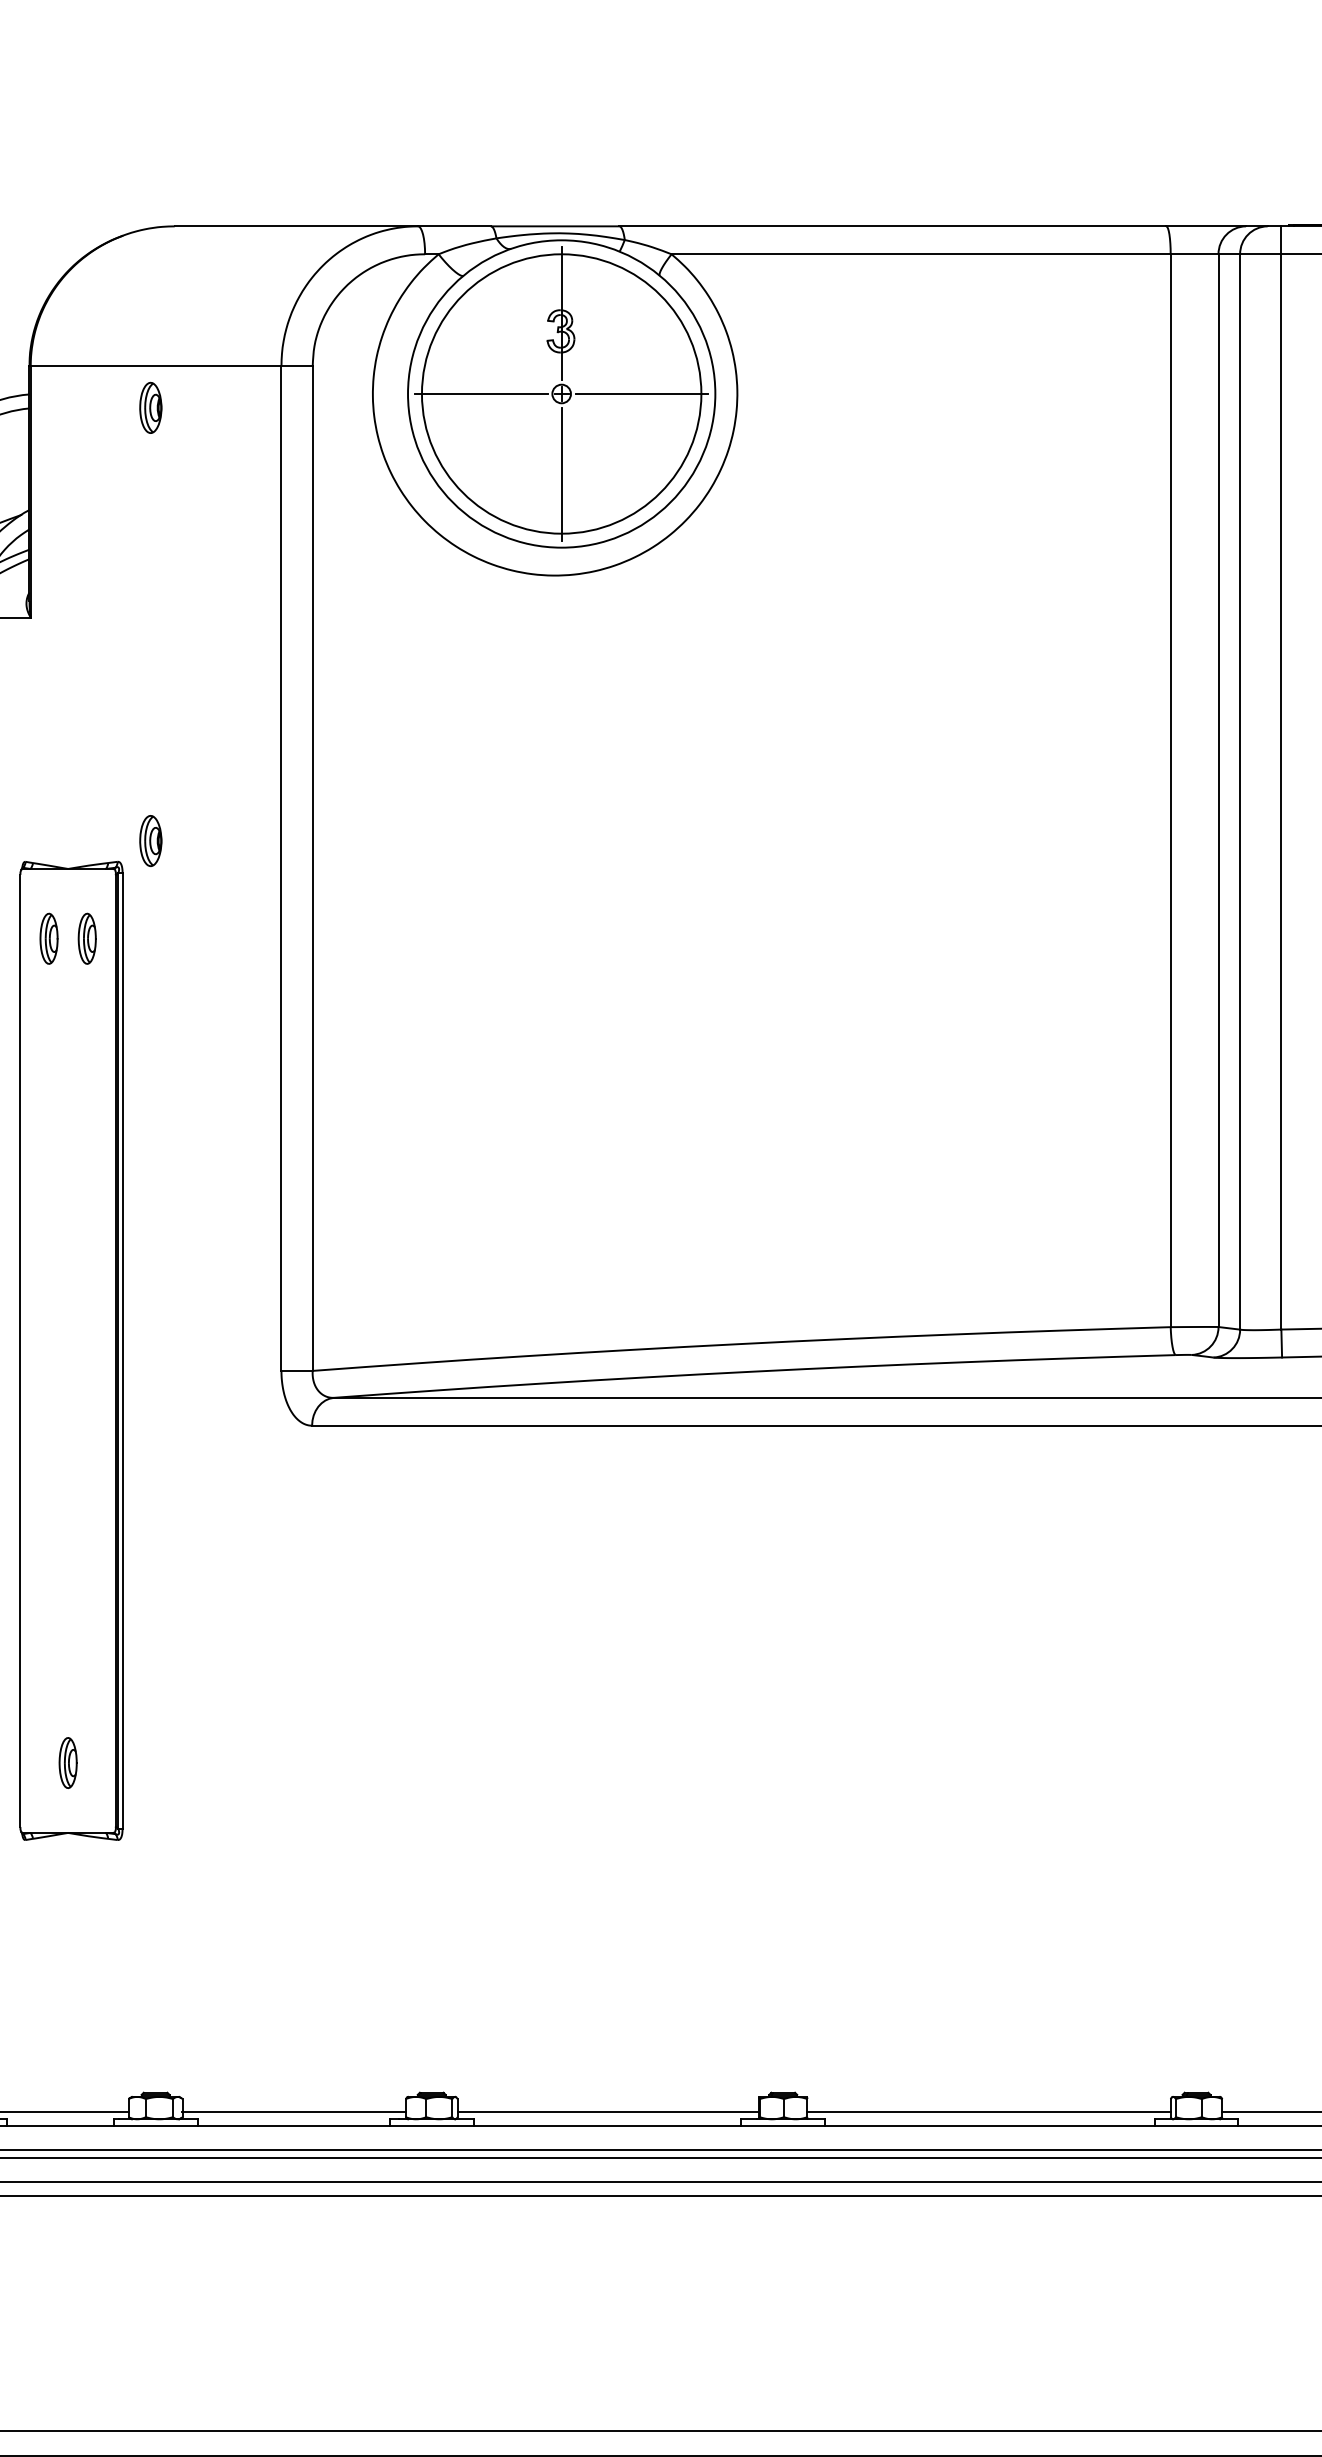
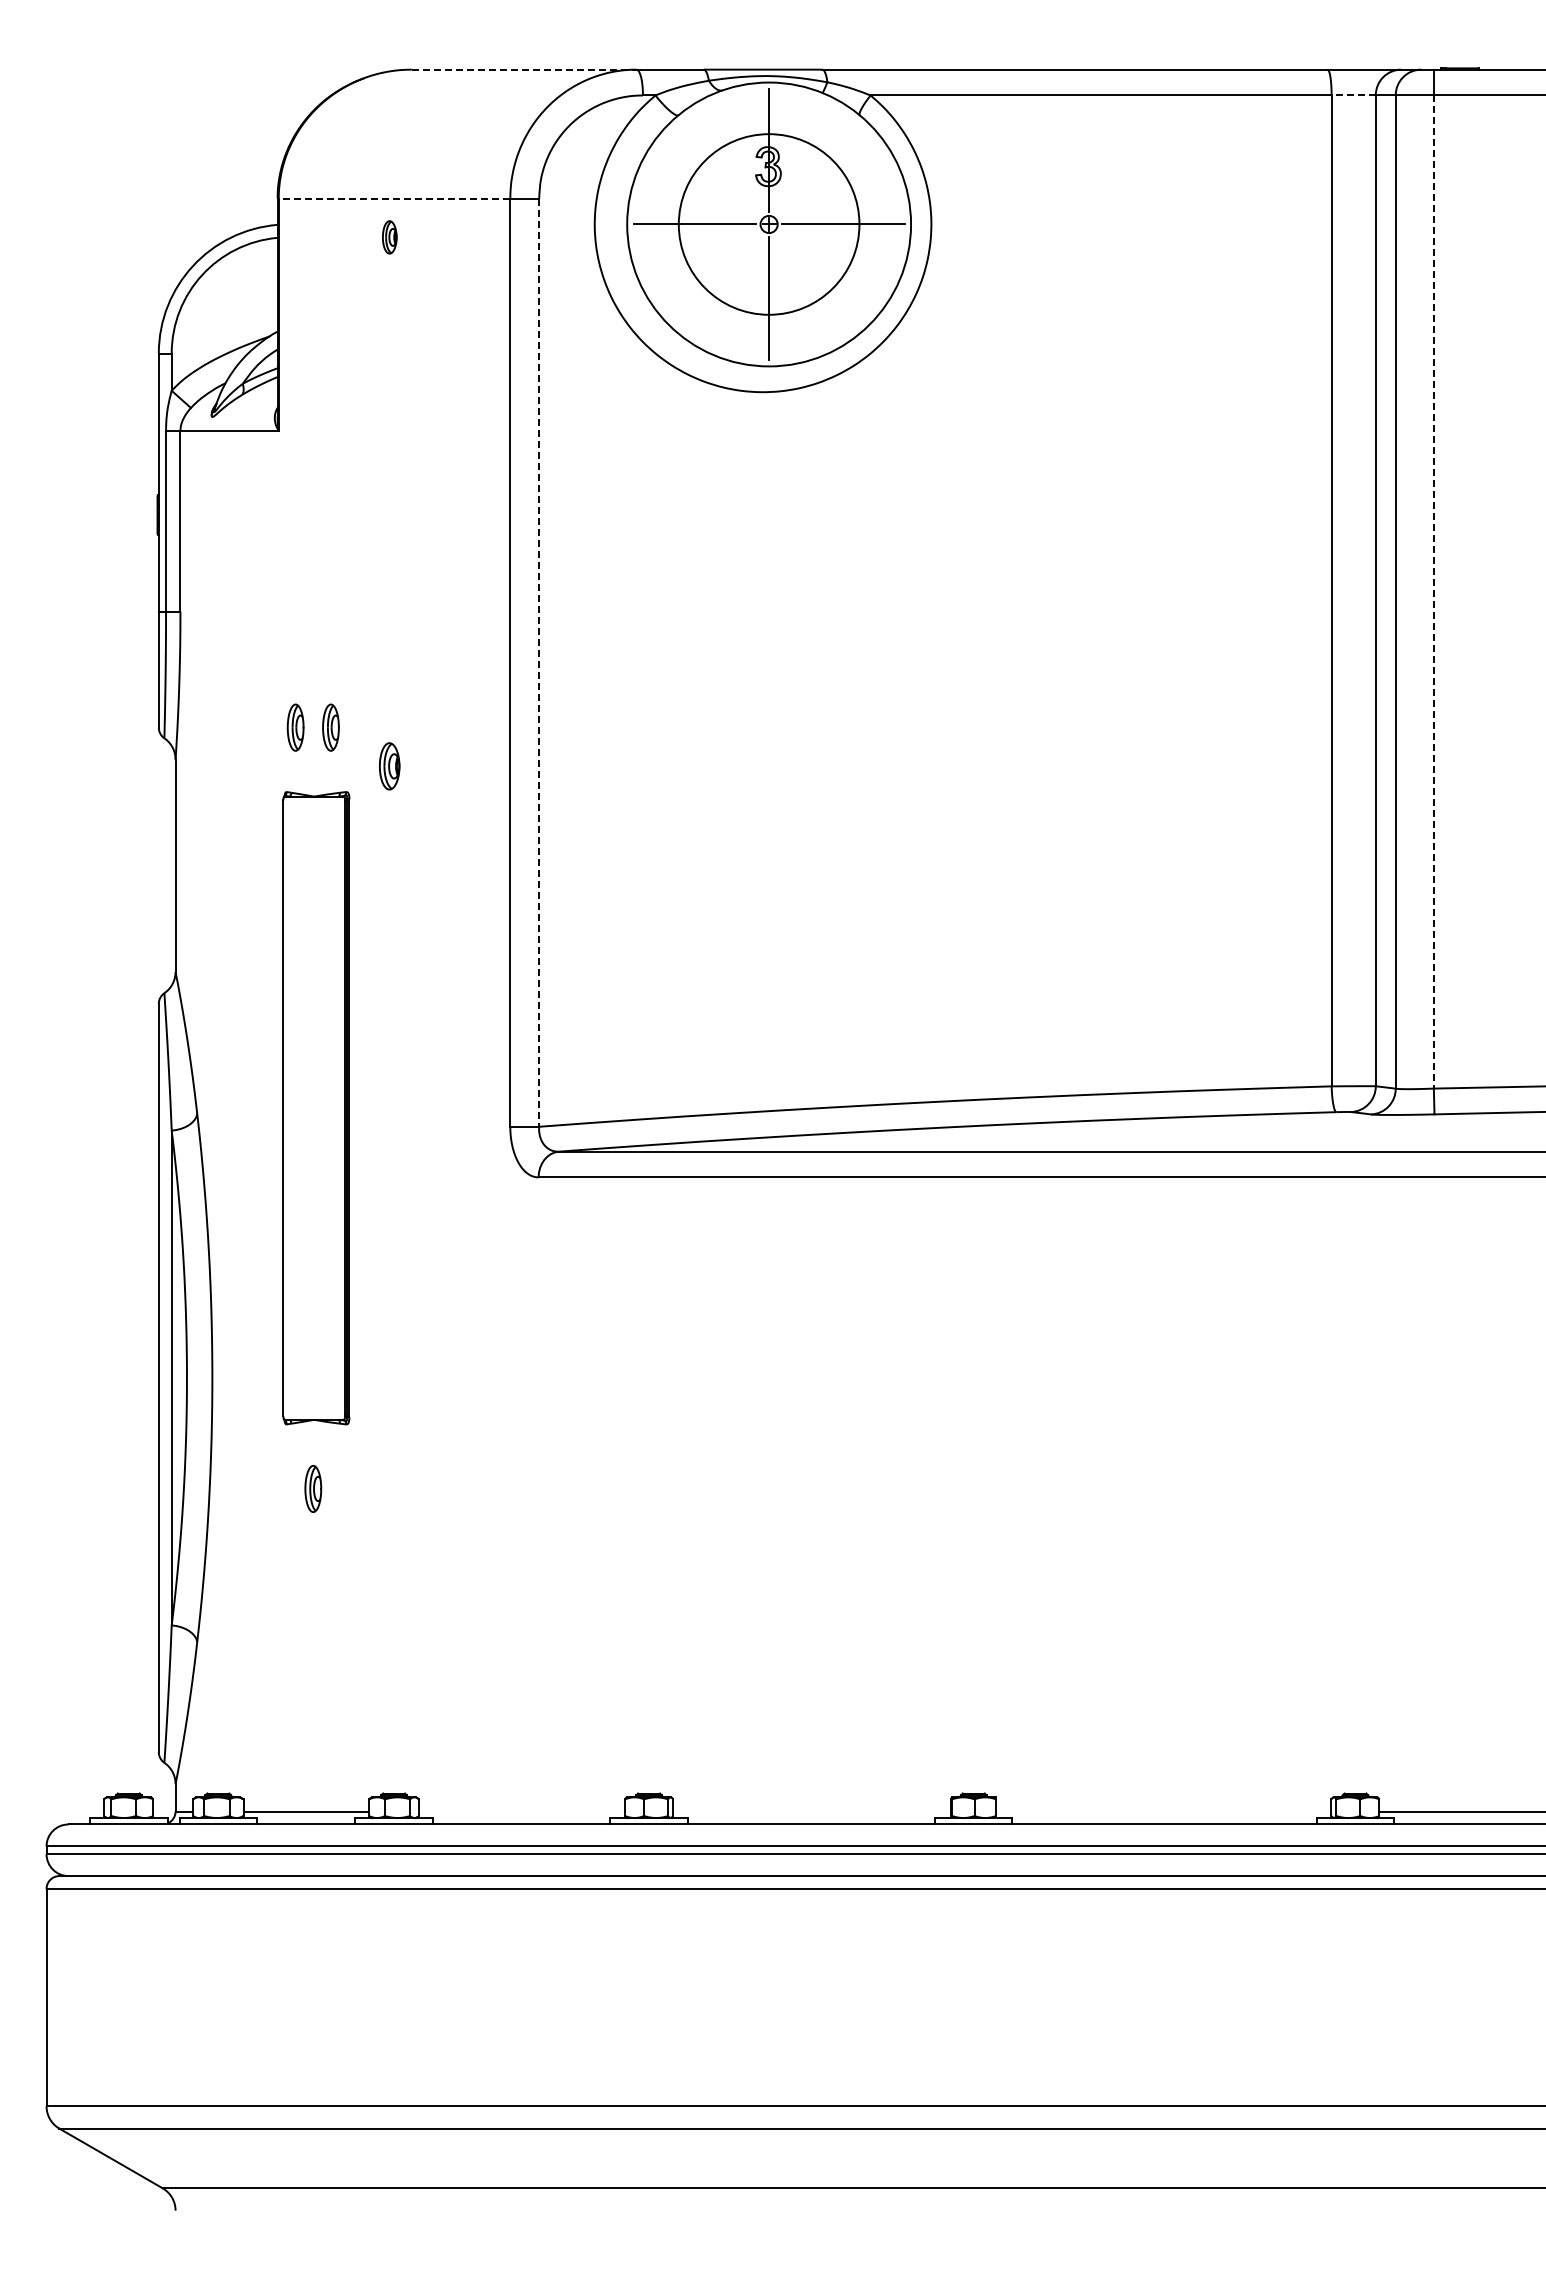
line: (296, 226) -> (524, 69), solid -> dashed
line: (1194, 254) -> (1353, 95), solid -> dashed
line: (156, 365) -> (394, 198), solid -> dashed
circle: (562, 394) -> (769, 224), size x0.7
part: (150, 408) -> (389, 237), size x0.7
line: (1280, 792) -> (1433, 592), solid -> dashed
part: (150, 841) -> (389, 766), moved
line: (313, 869) -> (539, 663), solid -> dashed
part: (71, 1350) -> (316, 1107), size x0.7
line: (293, 2112) -> (521, 1811), removed
line: (608, 2112) -> (812, 1811), removed
line: (988, 2112) -> (1163, 1811), removed

